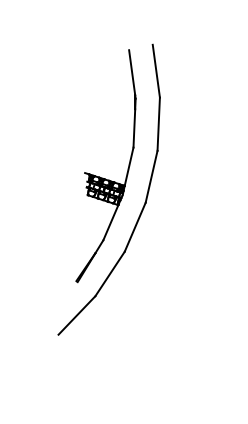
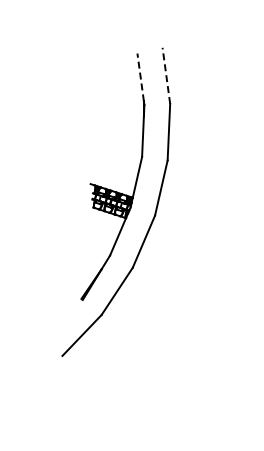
line: (156, 70) -> (166, 75), solid -> dashed
line: (131, 71) -> (140, 76), solid -> dashed

